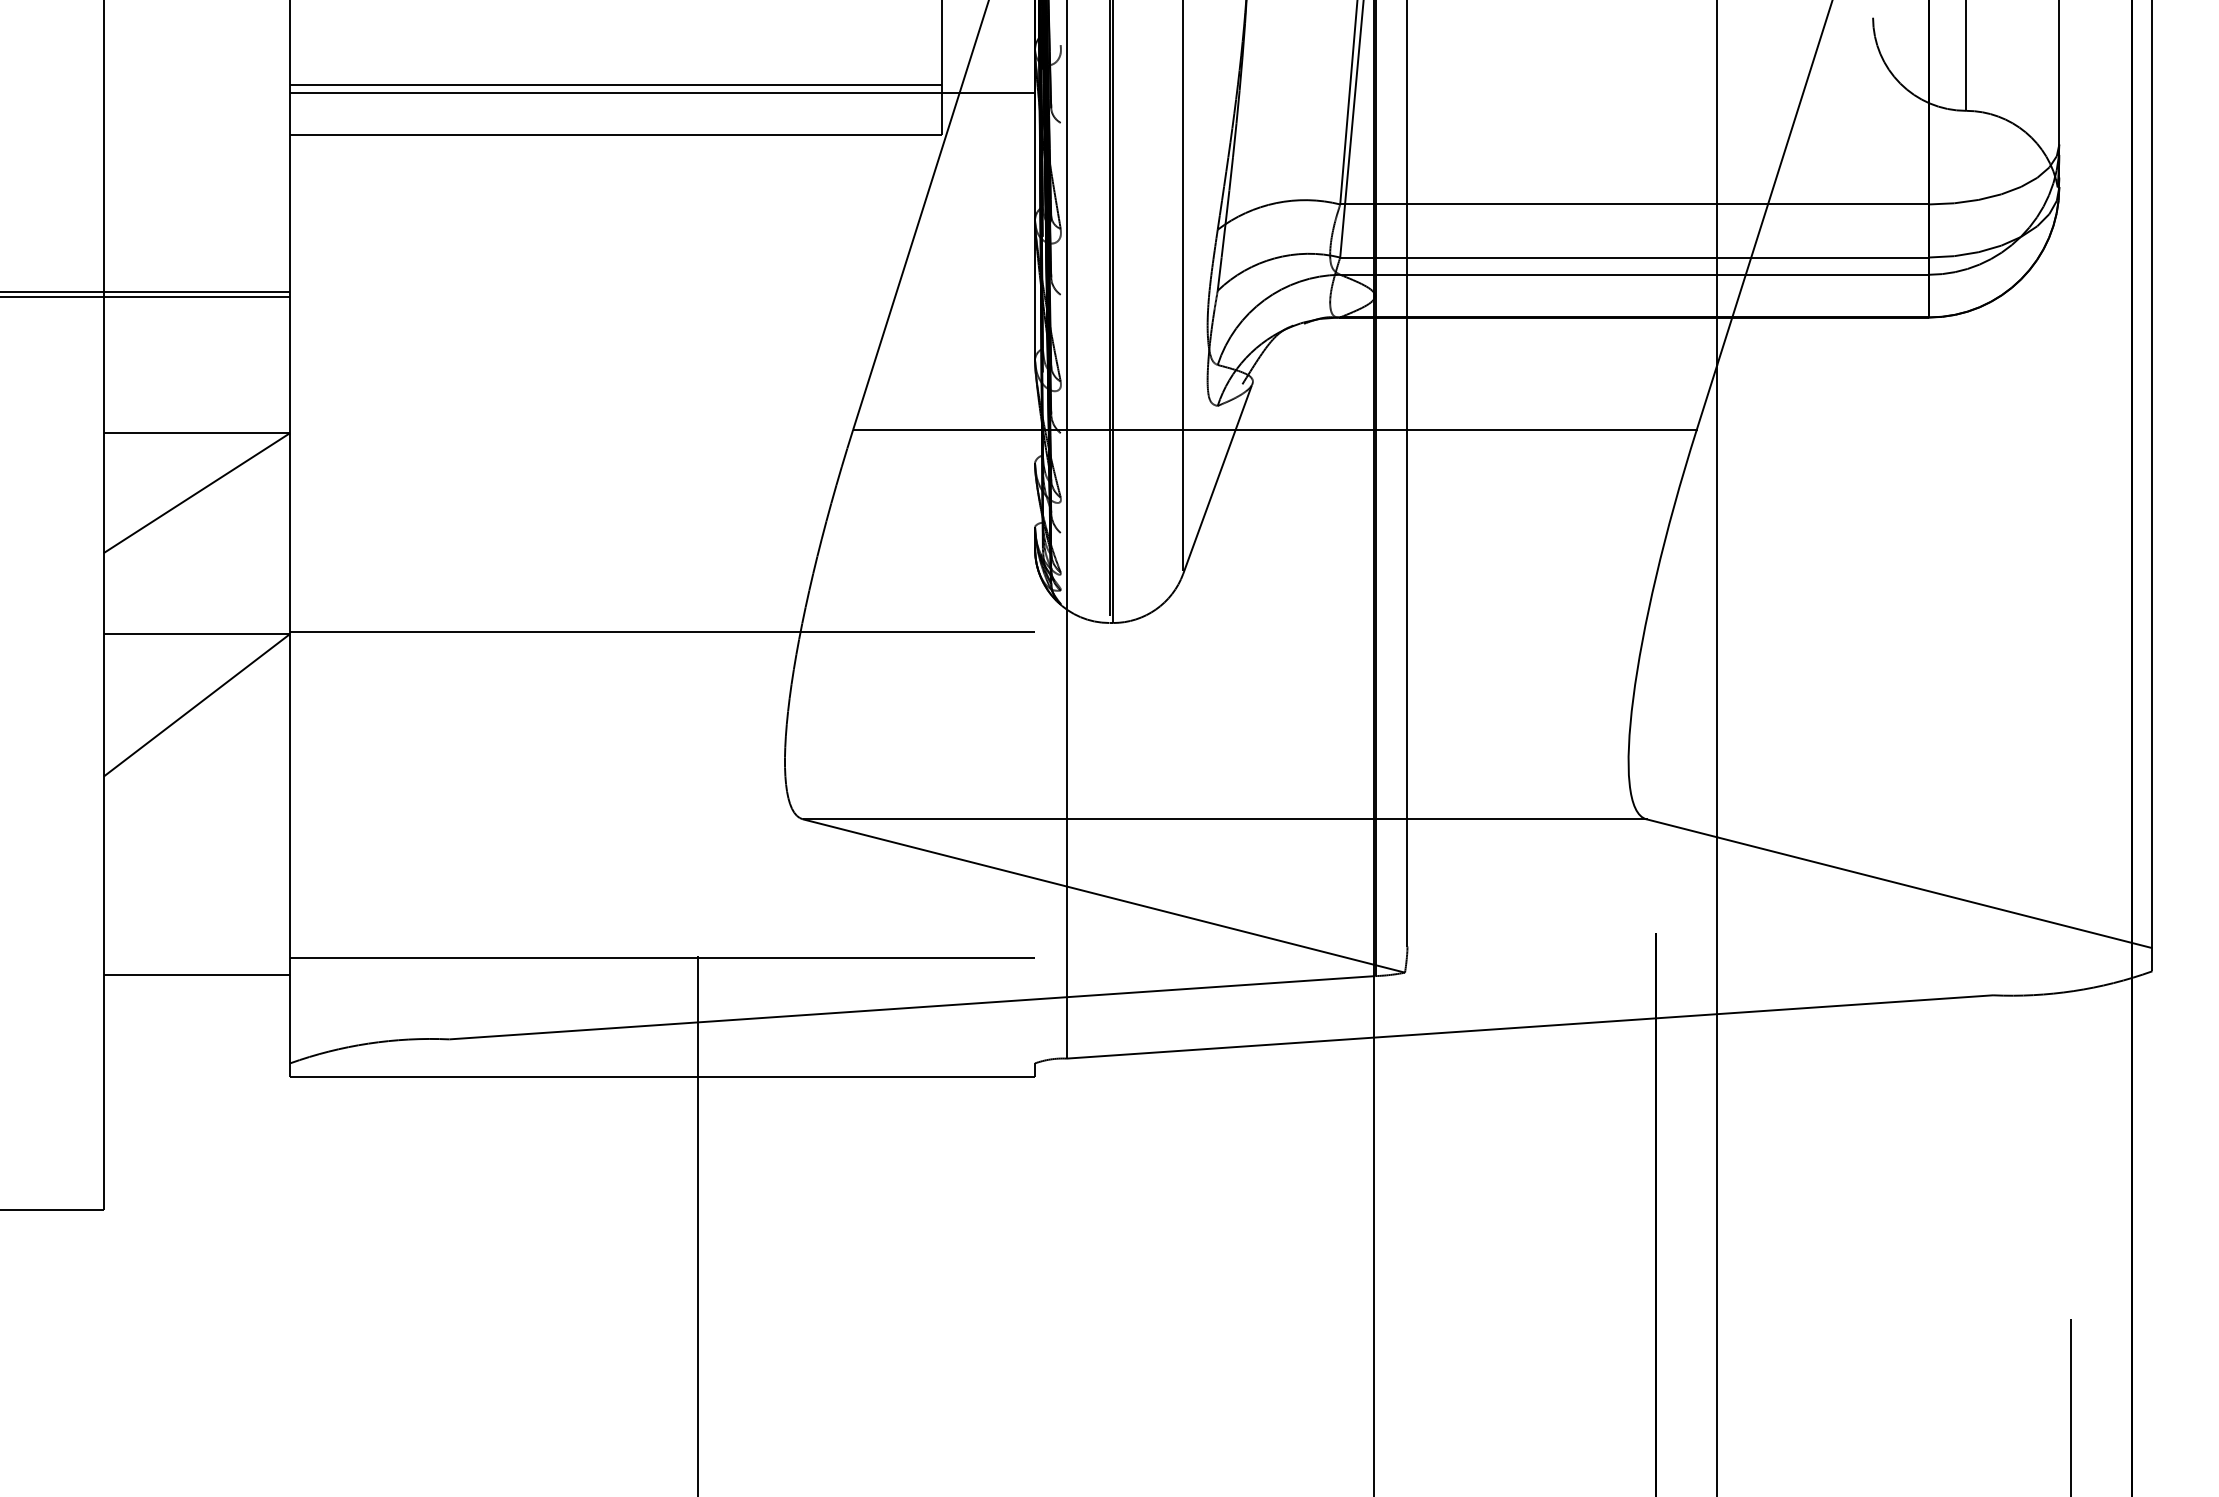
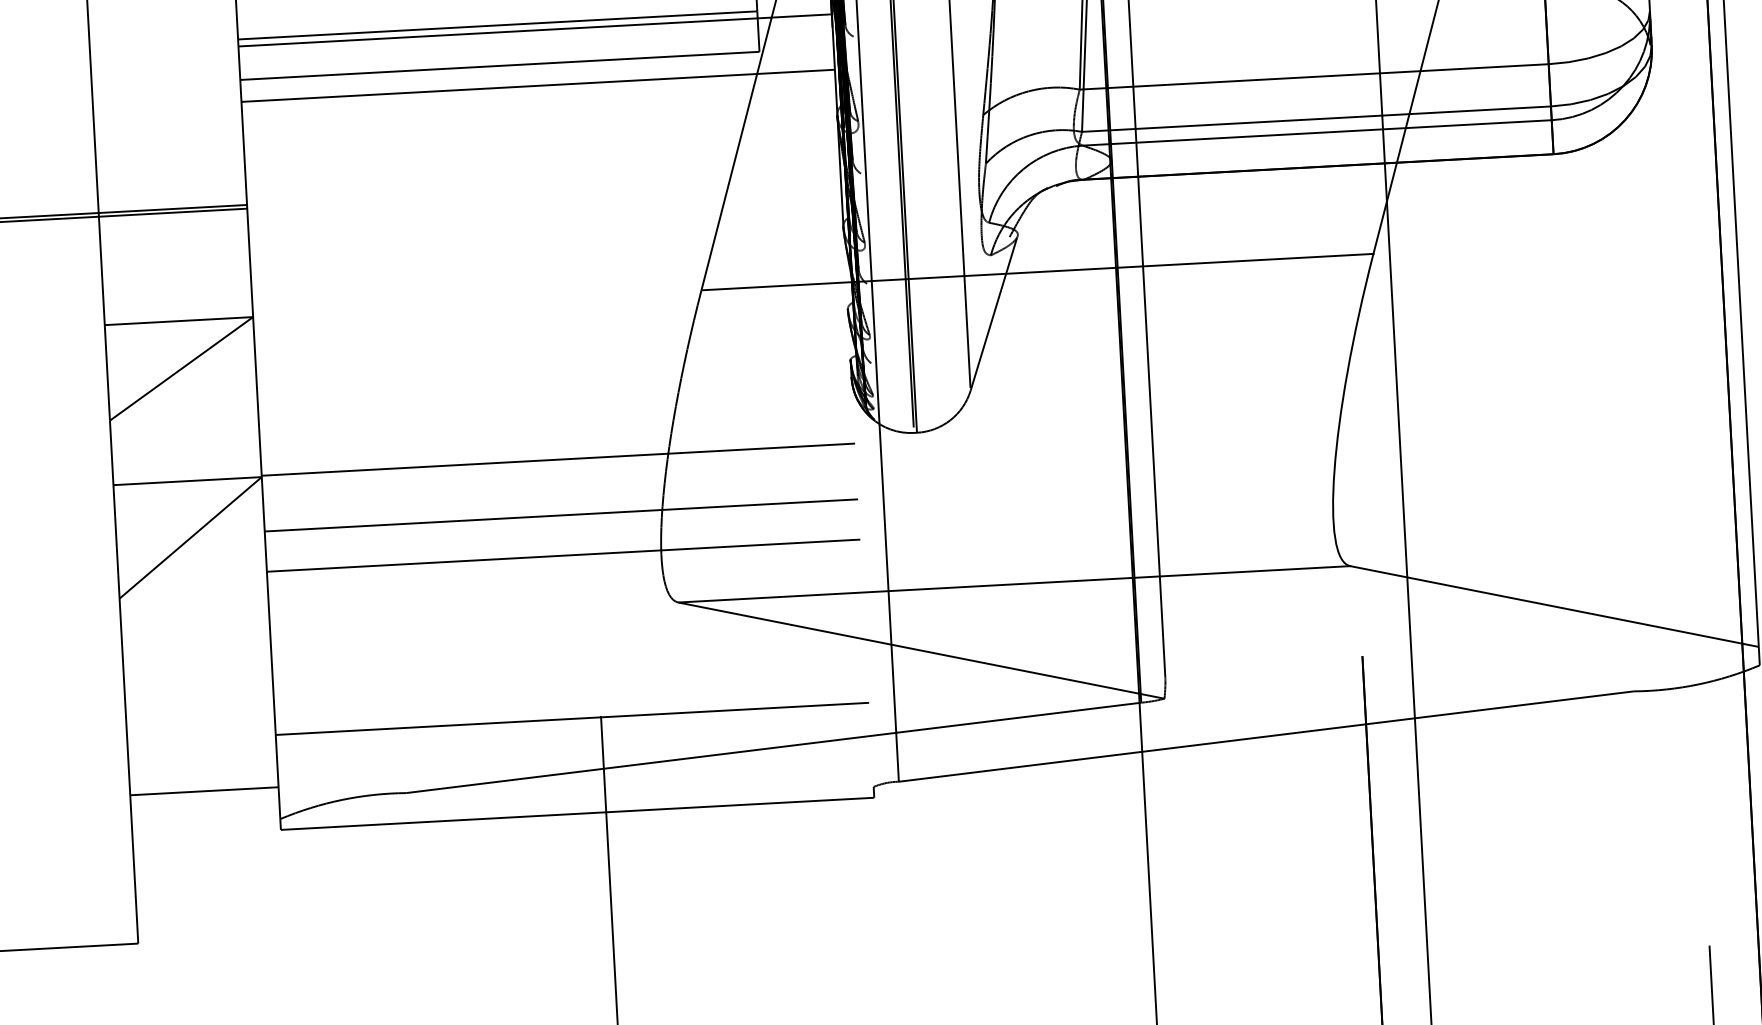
line: (662, 163) -> (538, 86), added
line: (662, 702) -> (561, 515), added
line: (662, 752) -> (563, 555), added
line: (196, 975) -> (204, 791), moved

